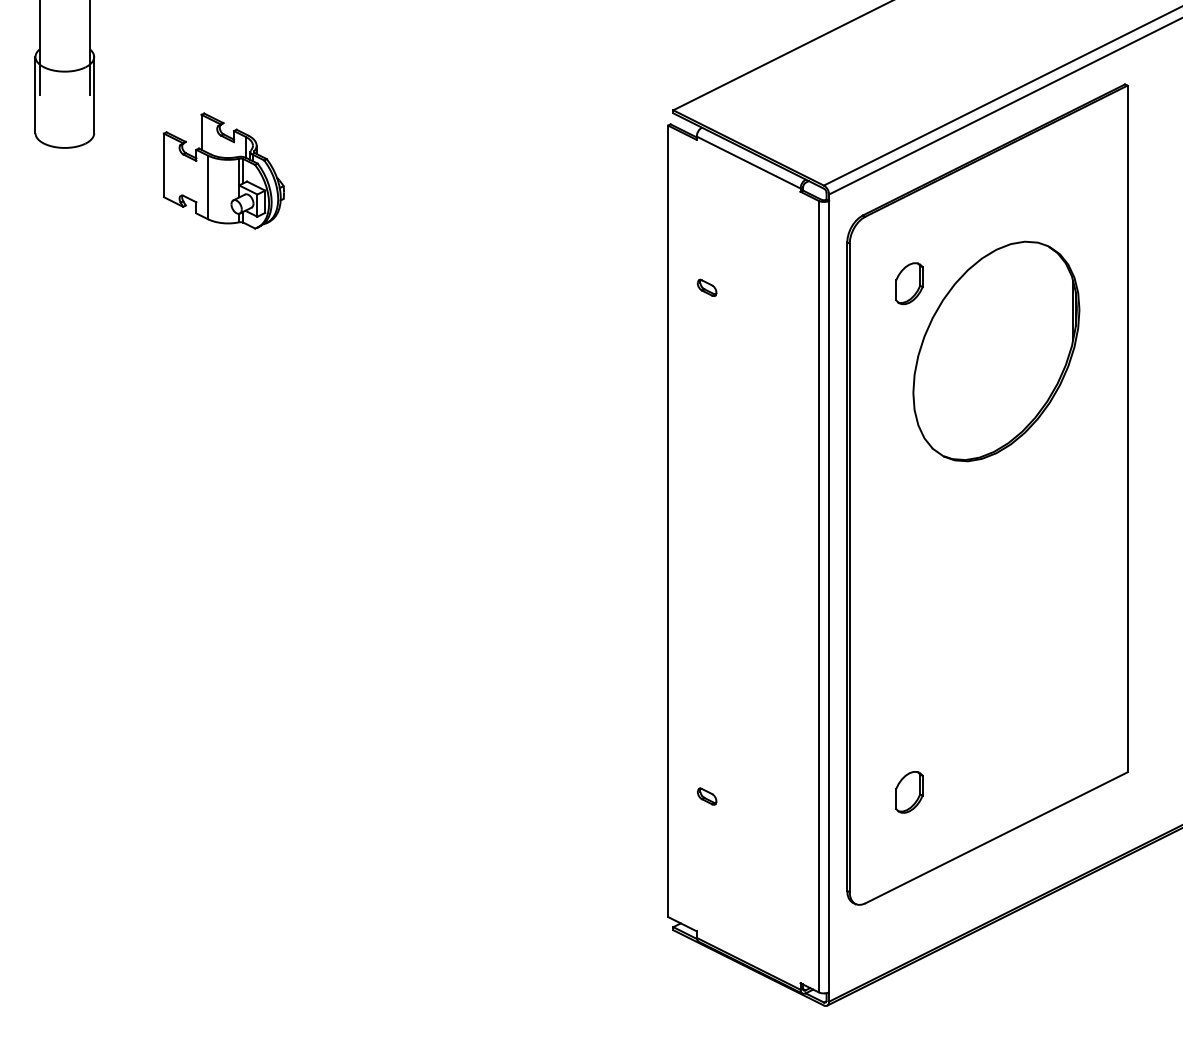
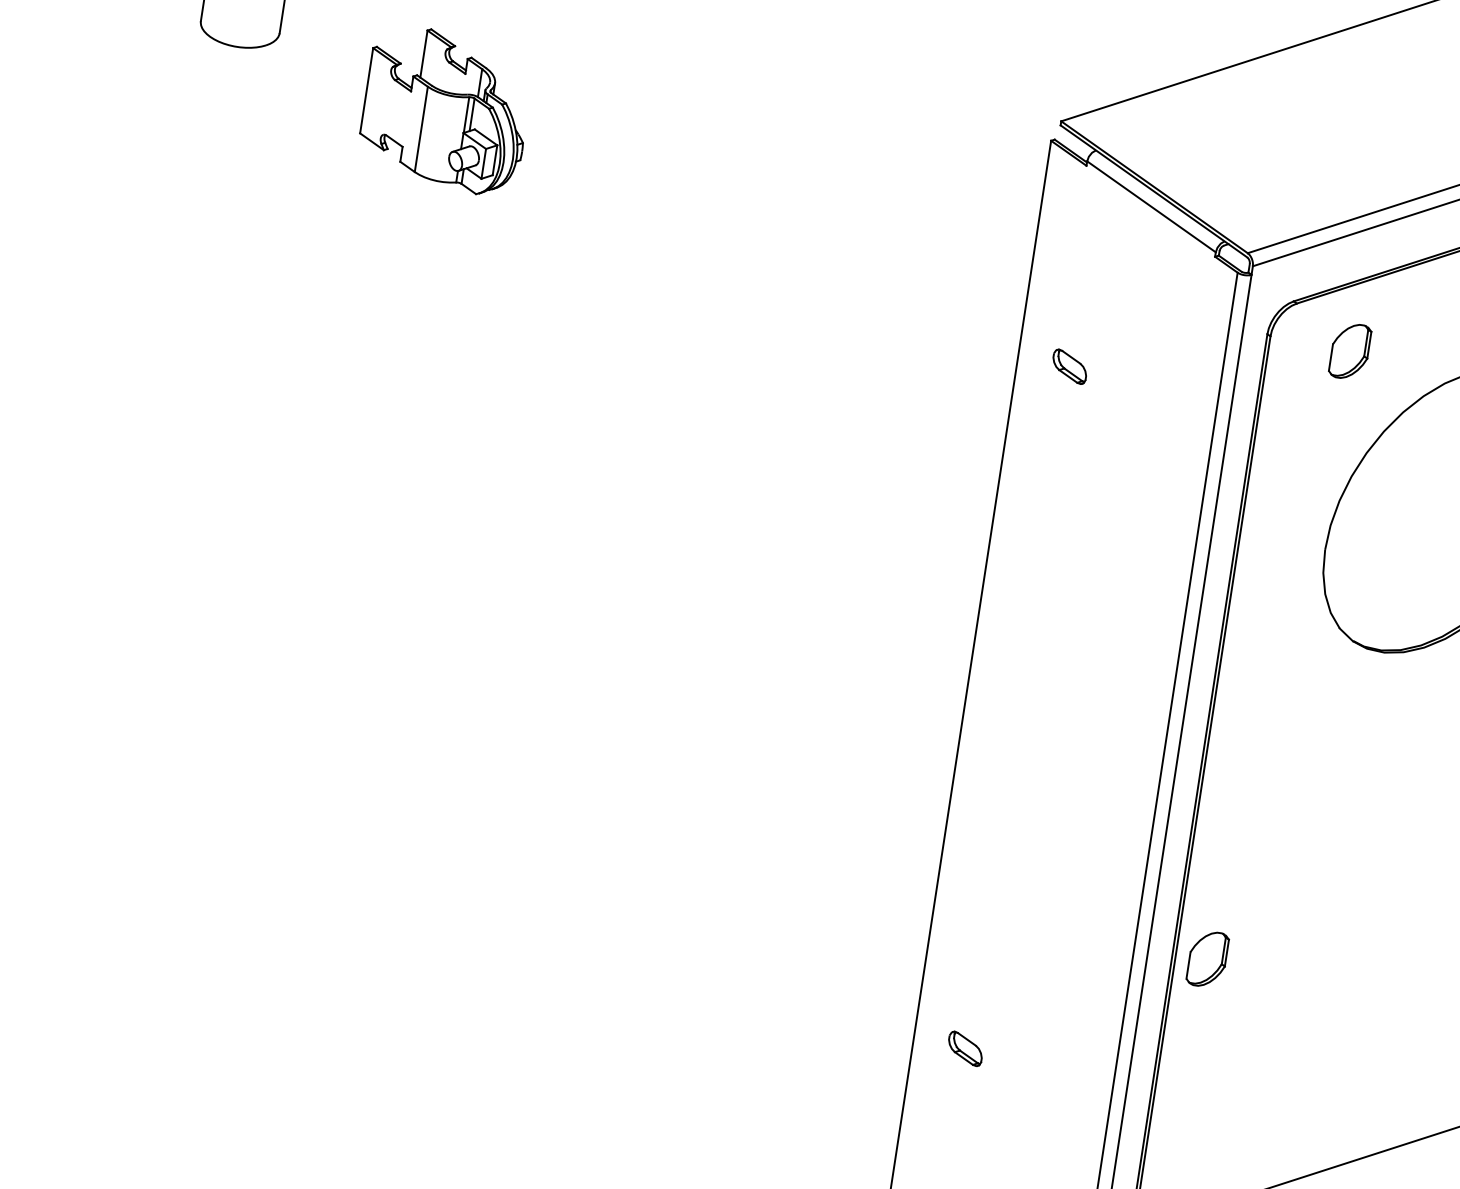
part: (909, 283) -> (1350, 351), moved
part: (707, 287) -> (1070, 366), size x1.4
part: (909, 792) -> (1207, 959), moved
part: (707, 796) -> (966, 1048), size x1.4

